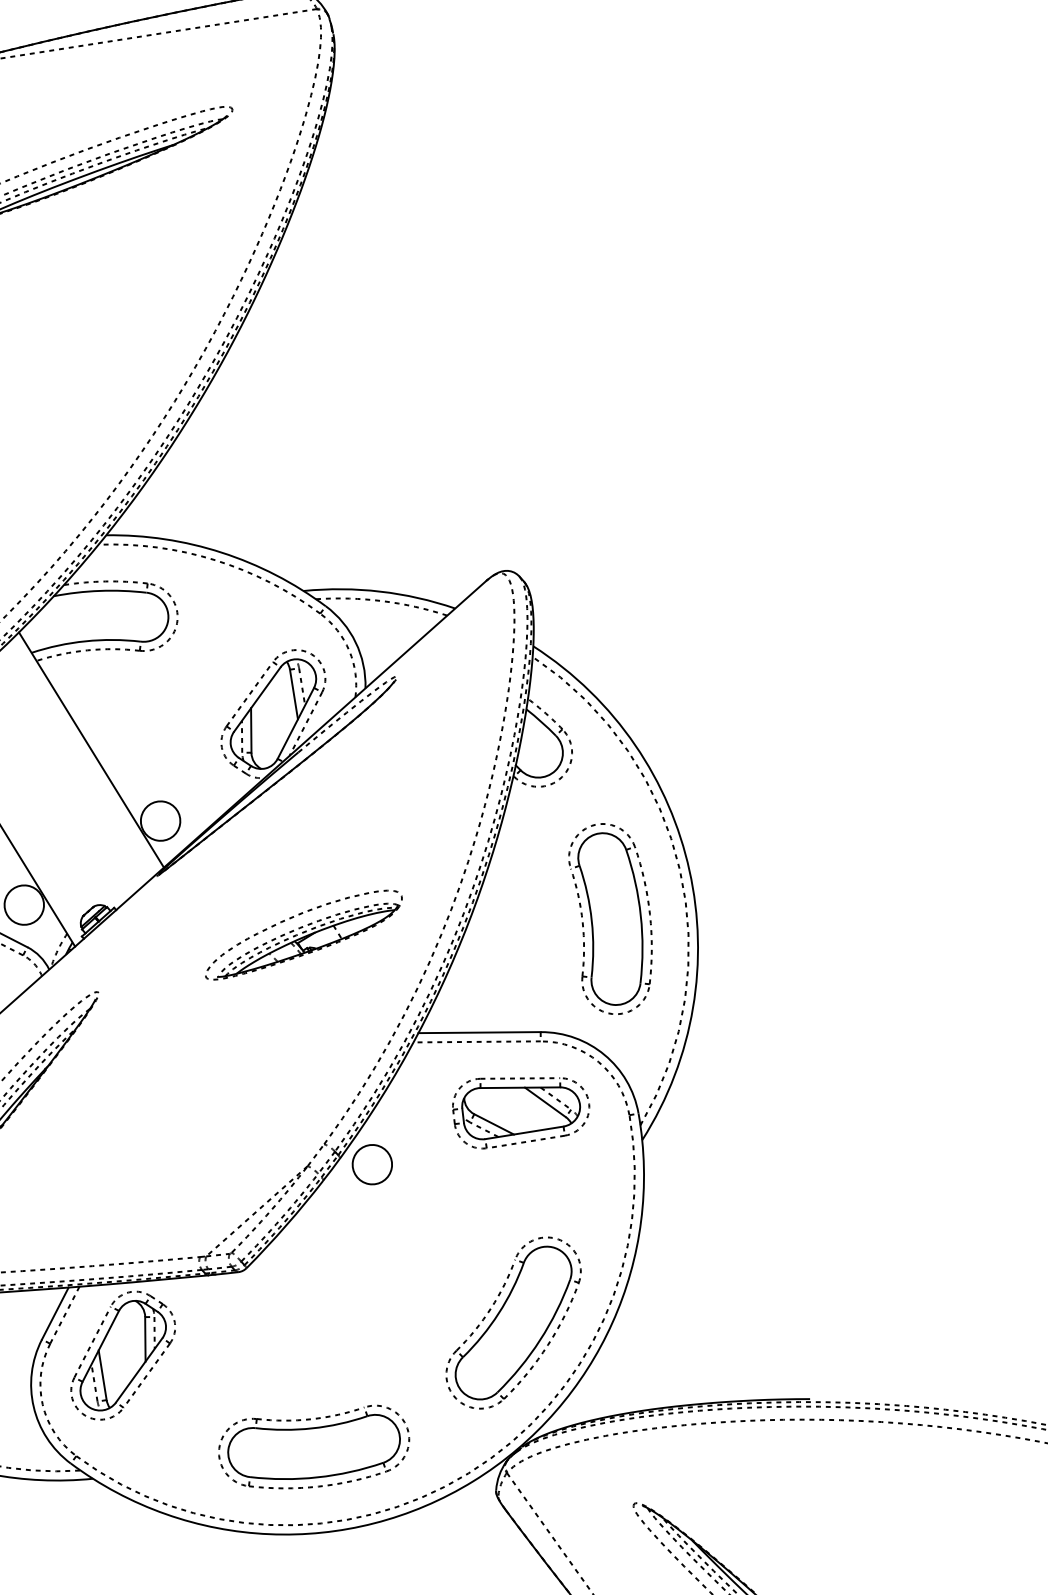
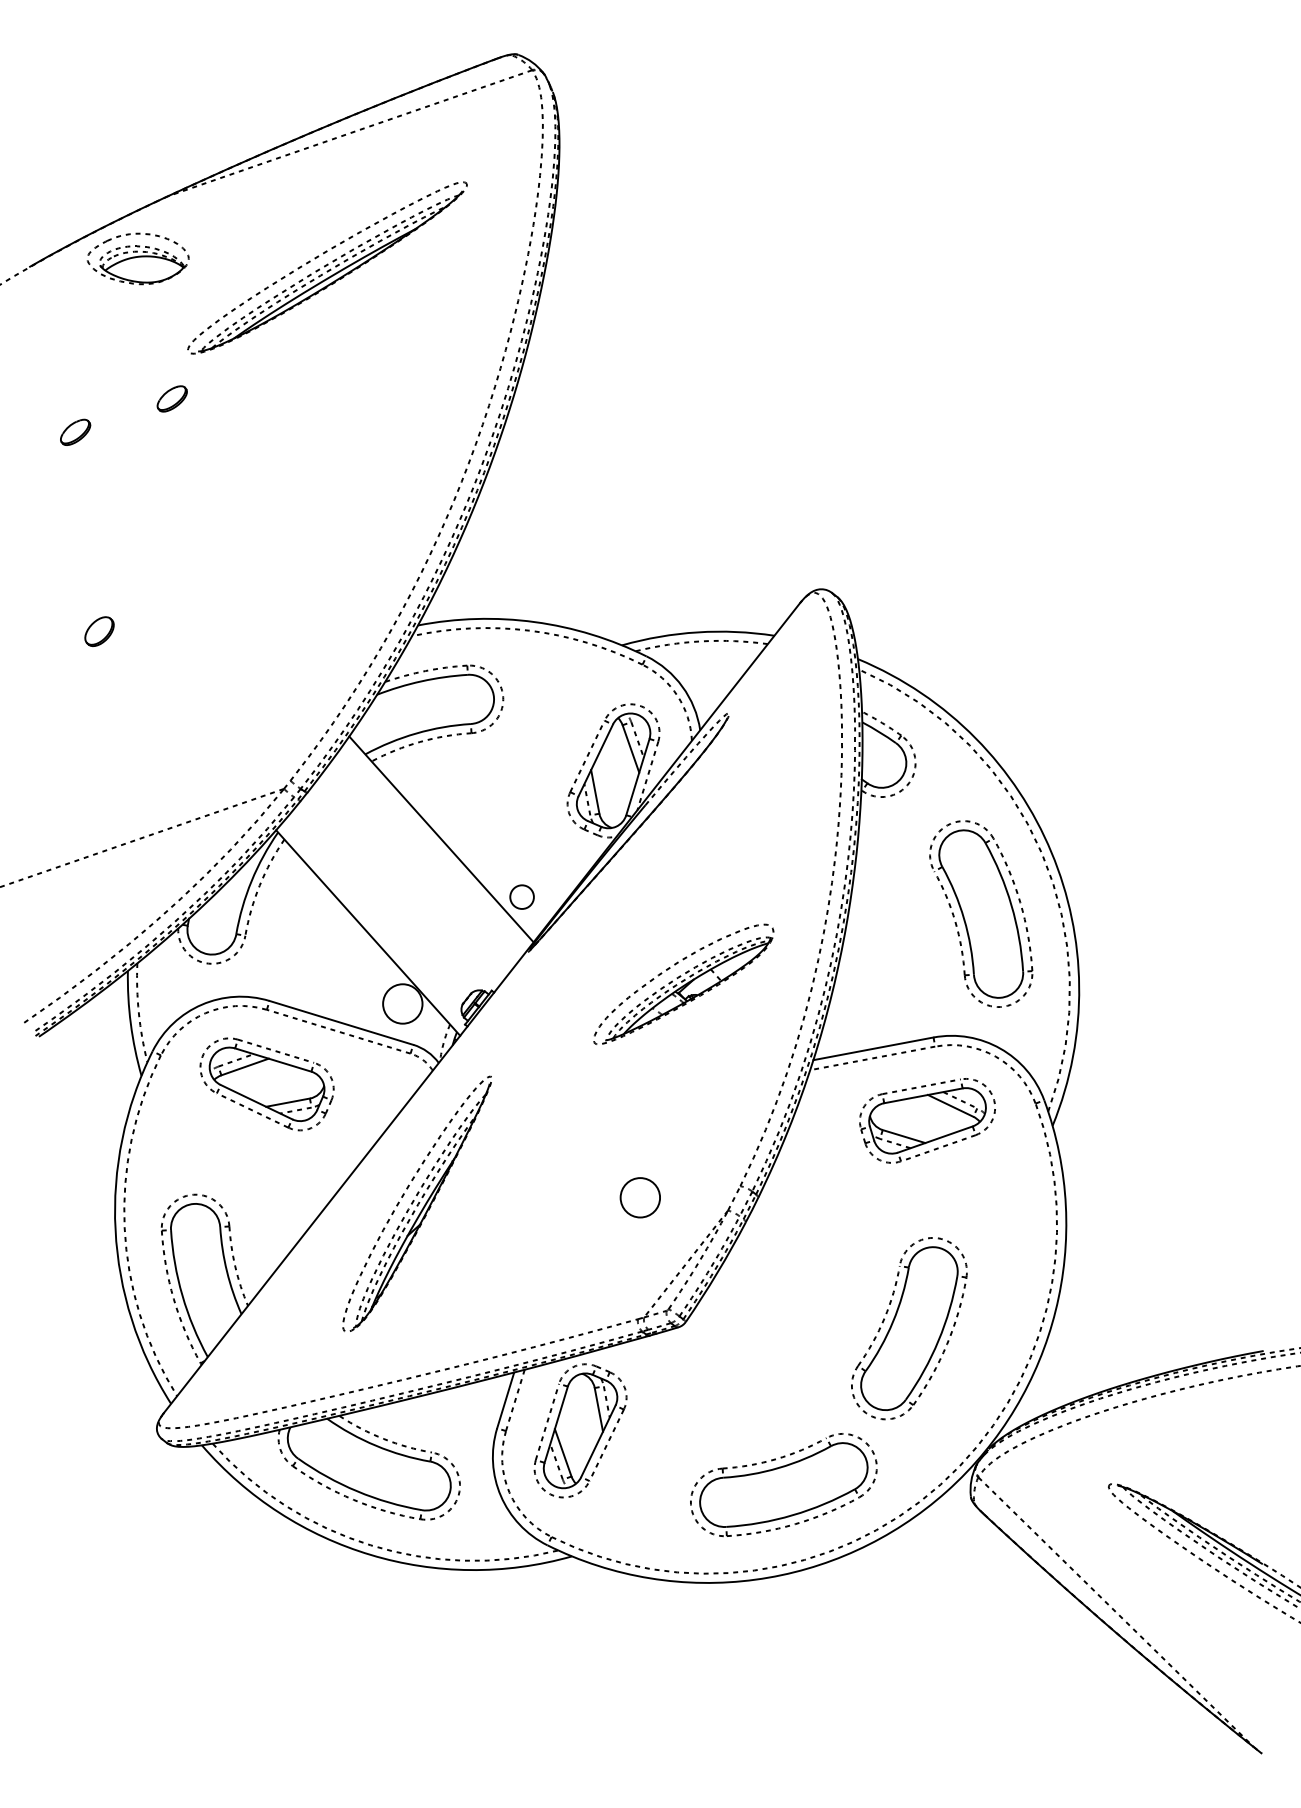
circle: (160, 820) -> (521, 896), size x0.6
circle: (371, 1164) -> (639, 1197), moved
part: (513, 1322) -> (909, 1328), moved

